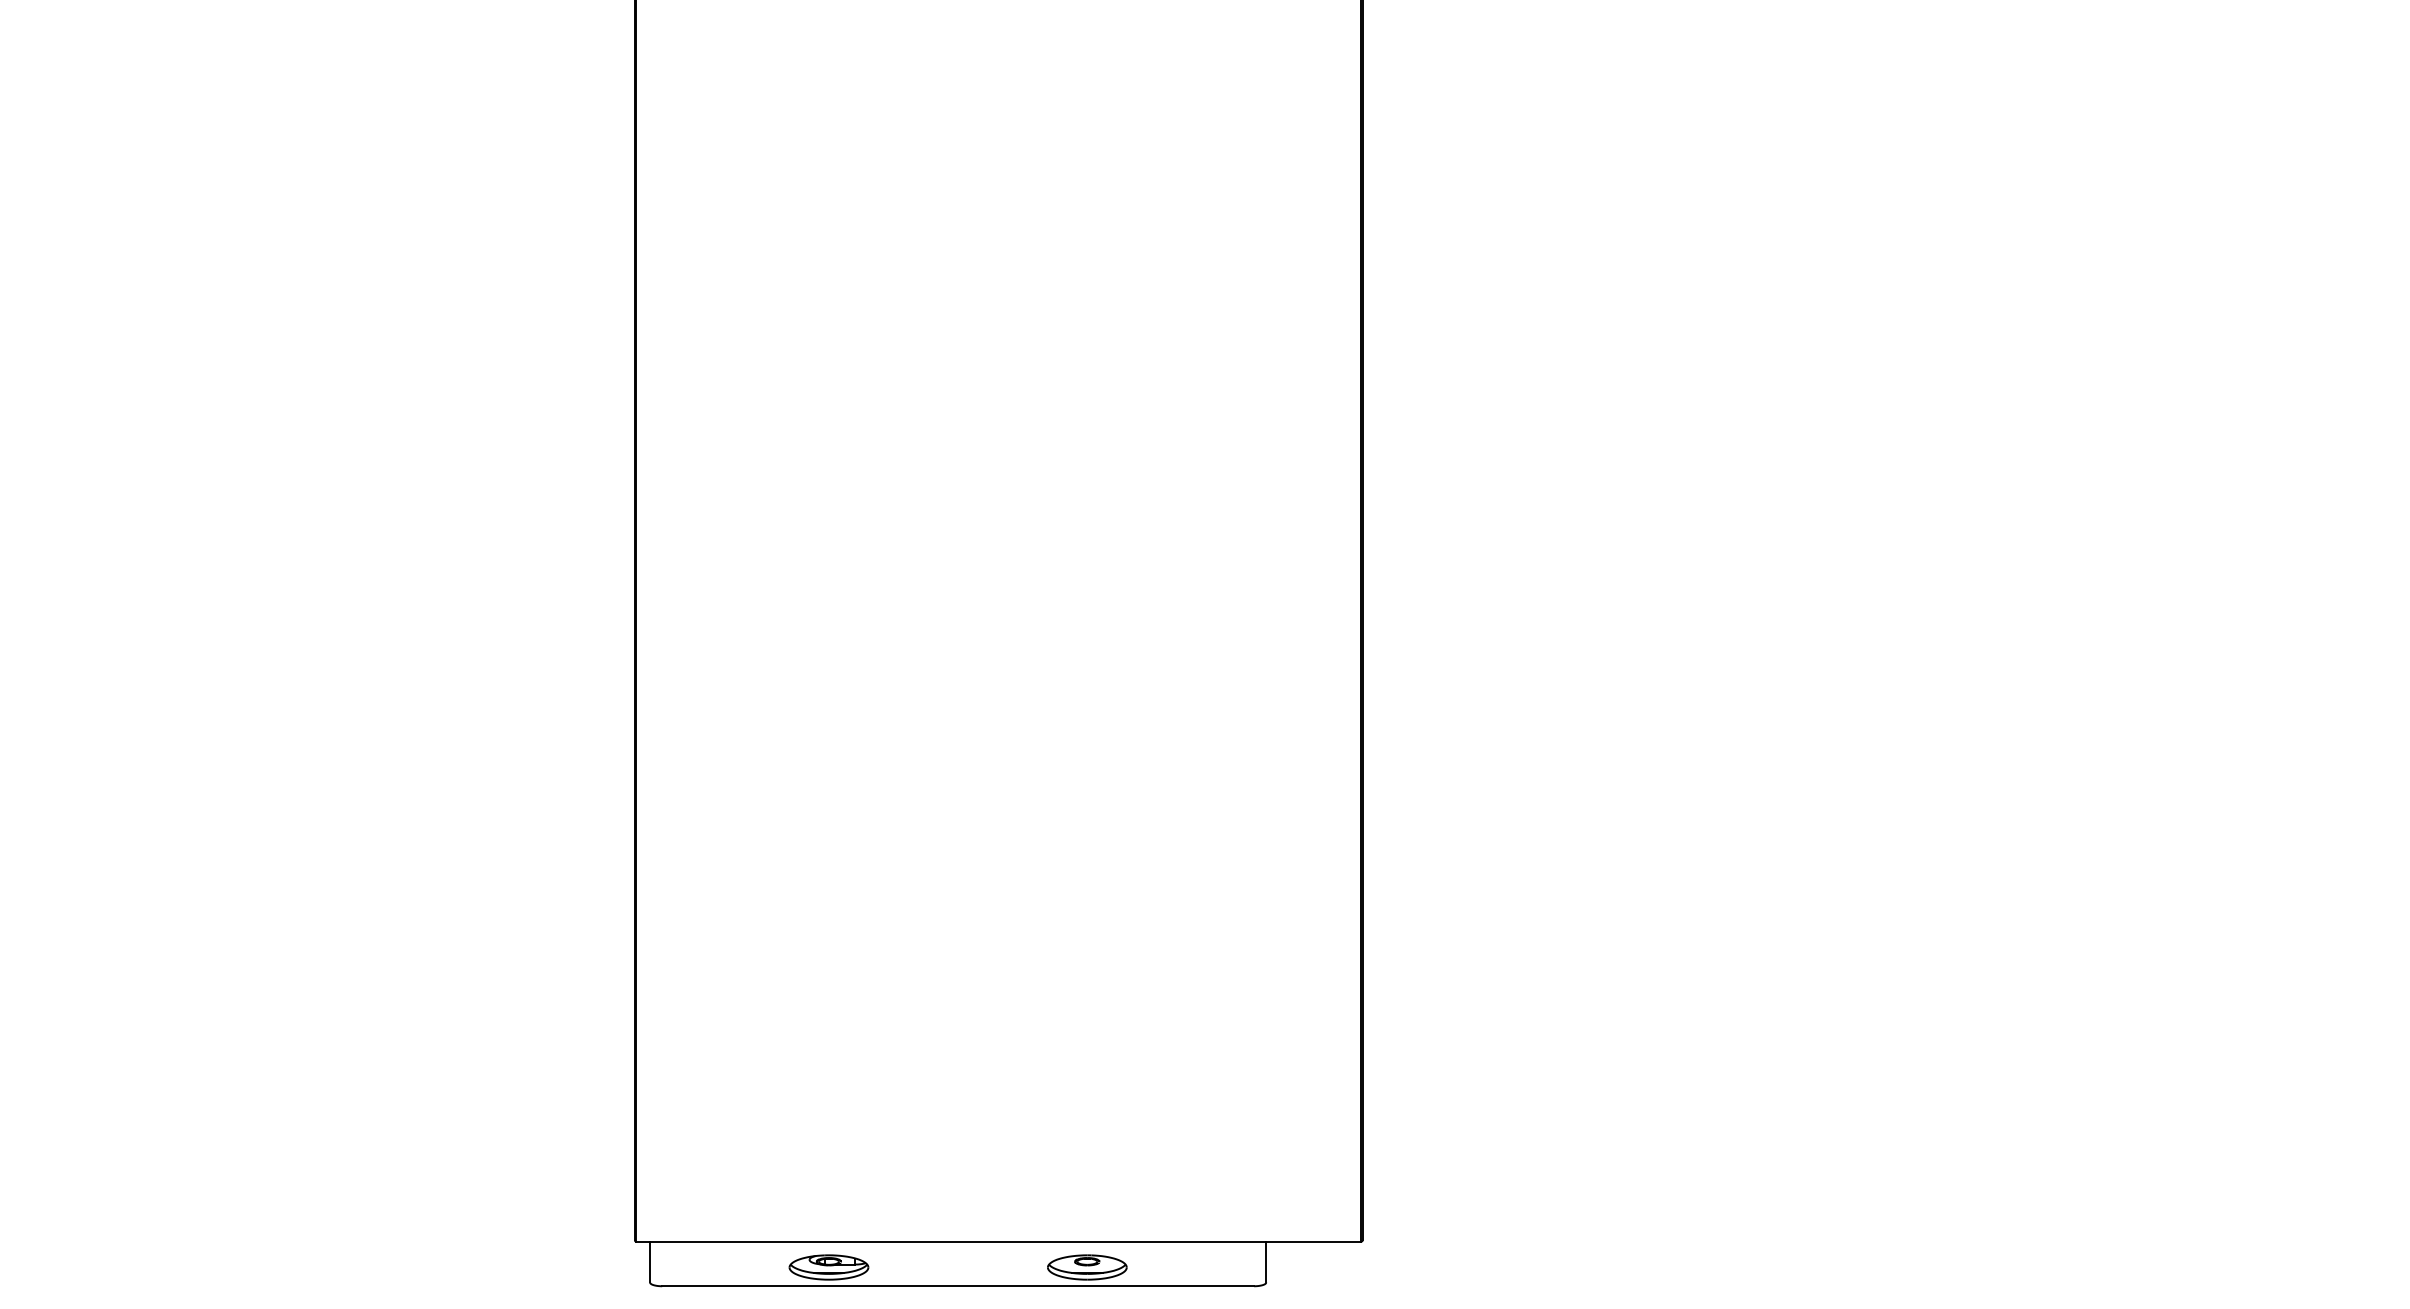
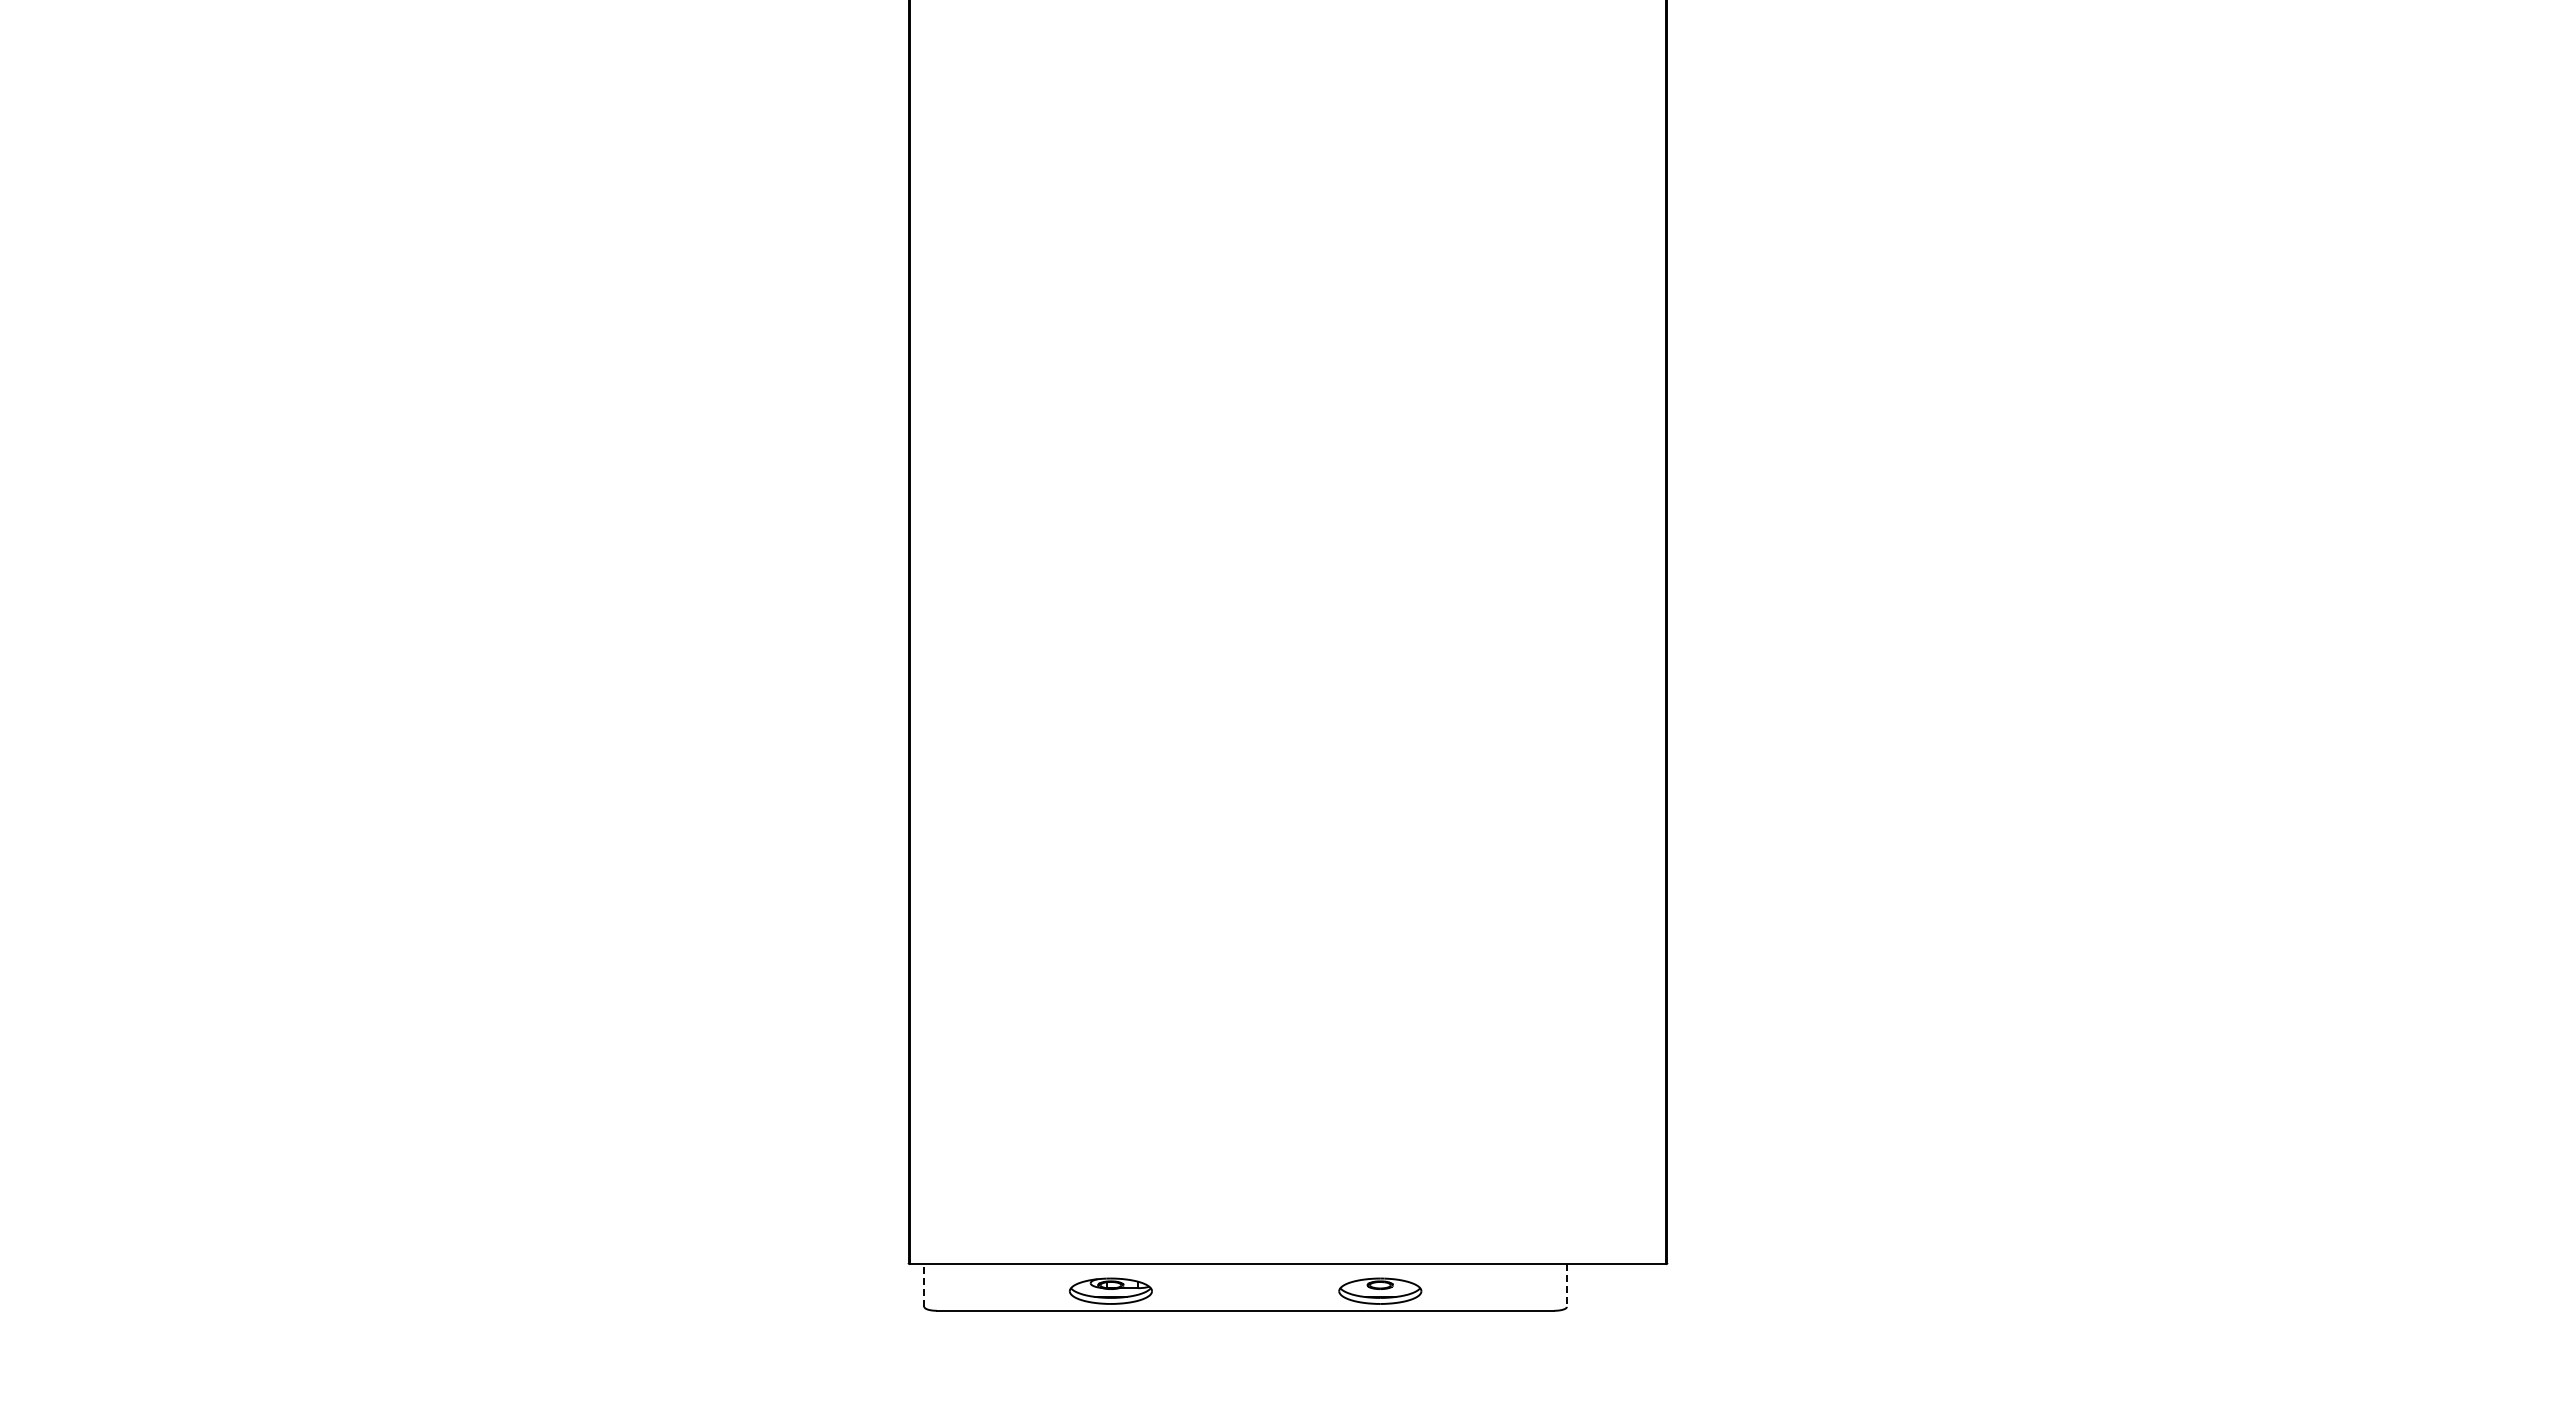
line: (650, 1261) -> (924, 1285), solid -> dashed
line: (1265, 1262) -> (1566, 1286), solid -> dashed

